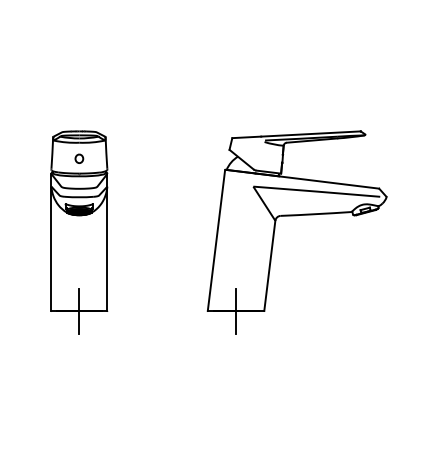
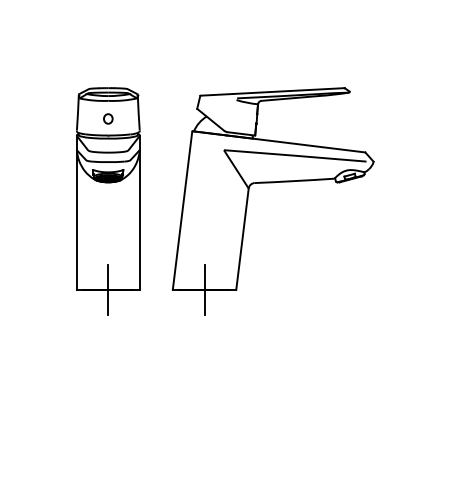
part: (296, 216) -> (272, 183), moved

